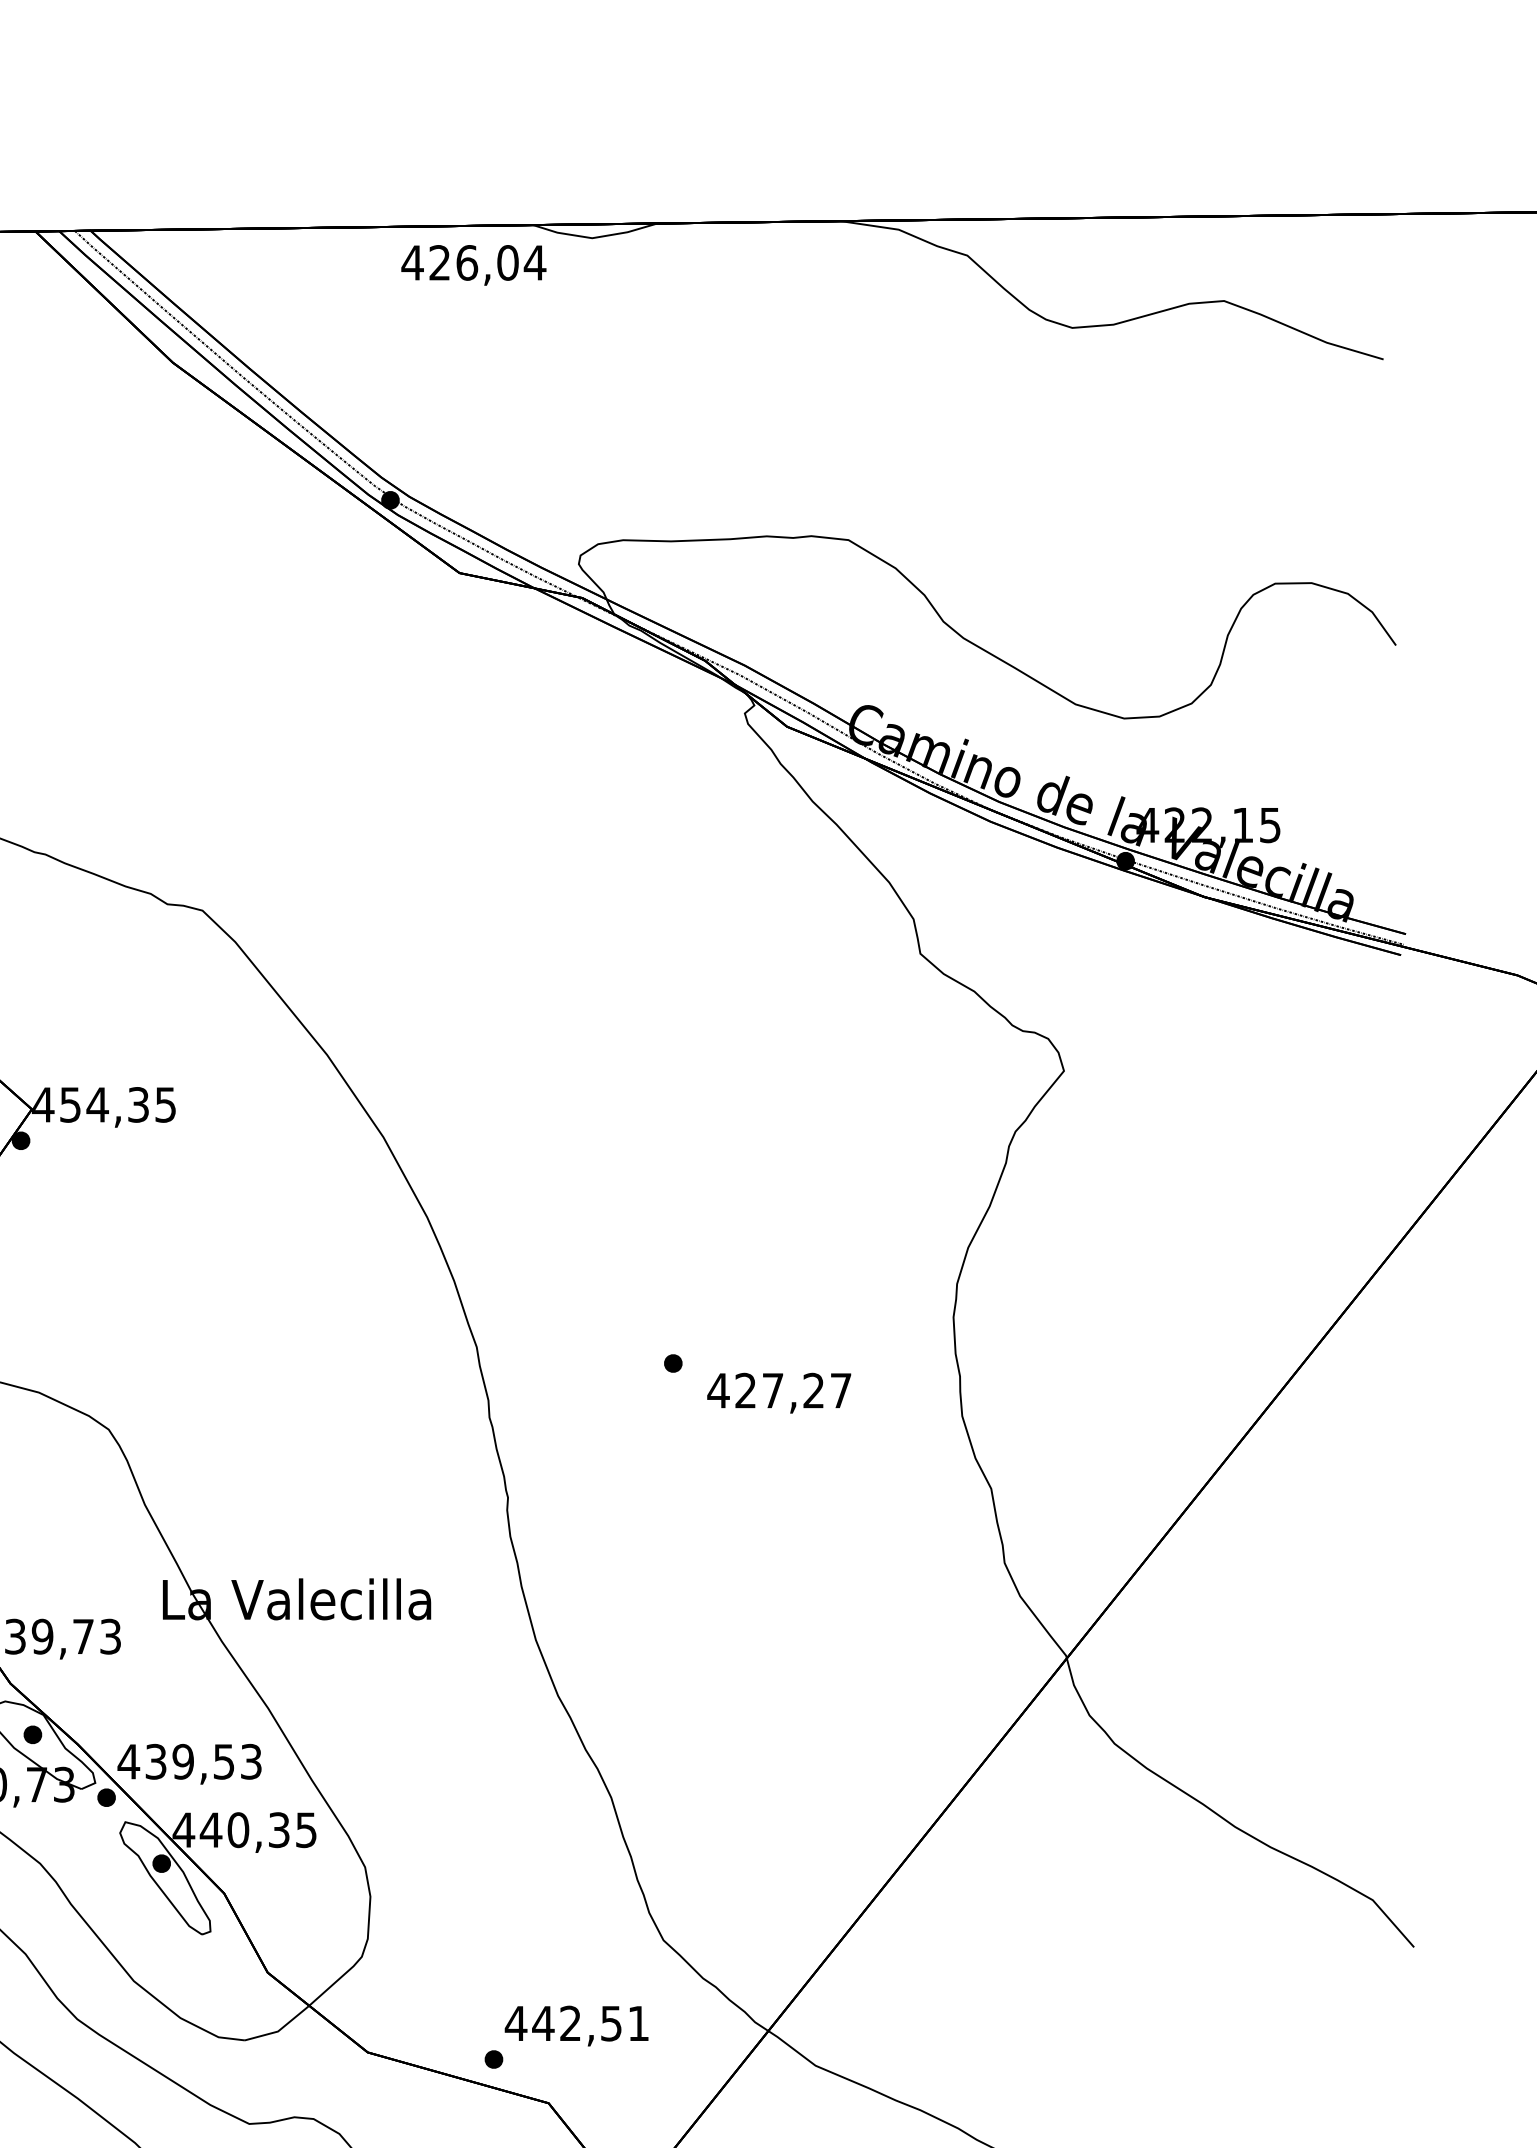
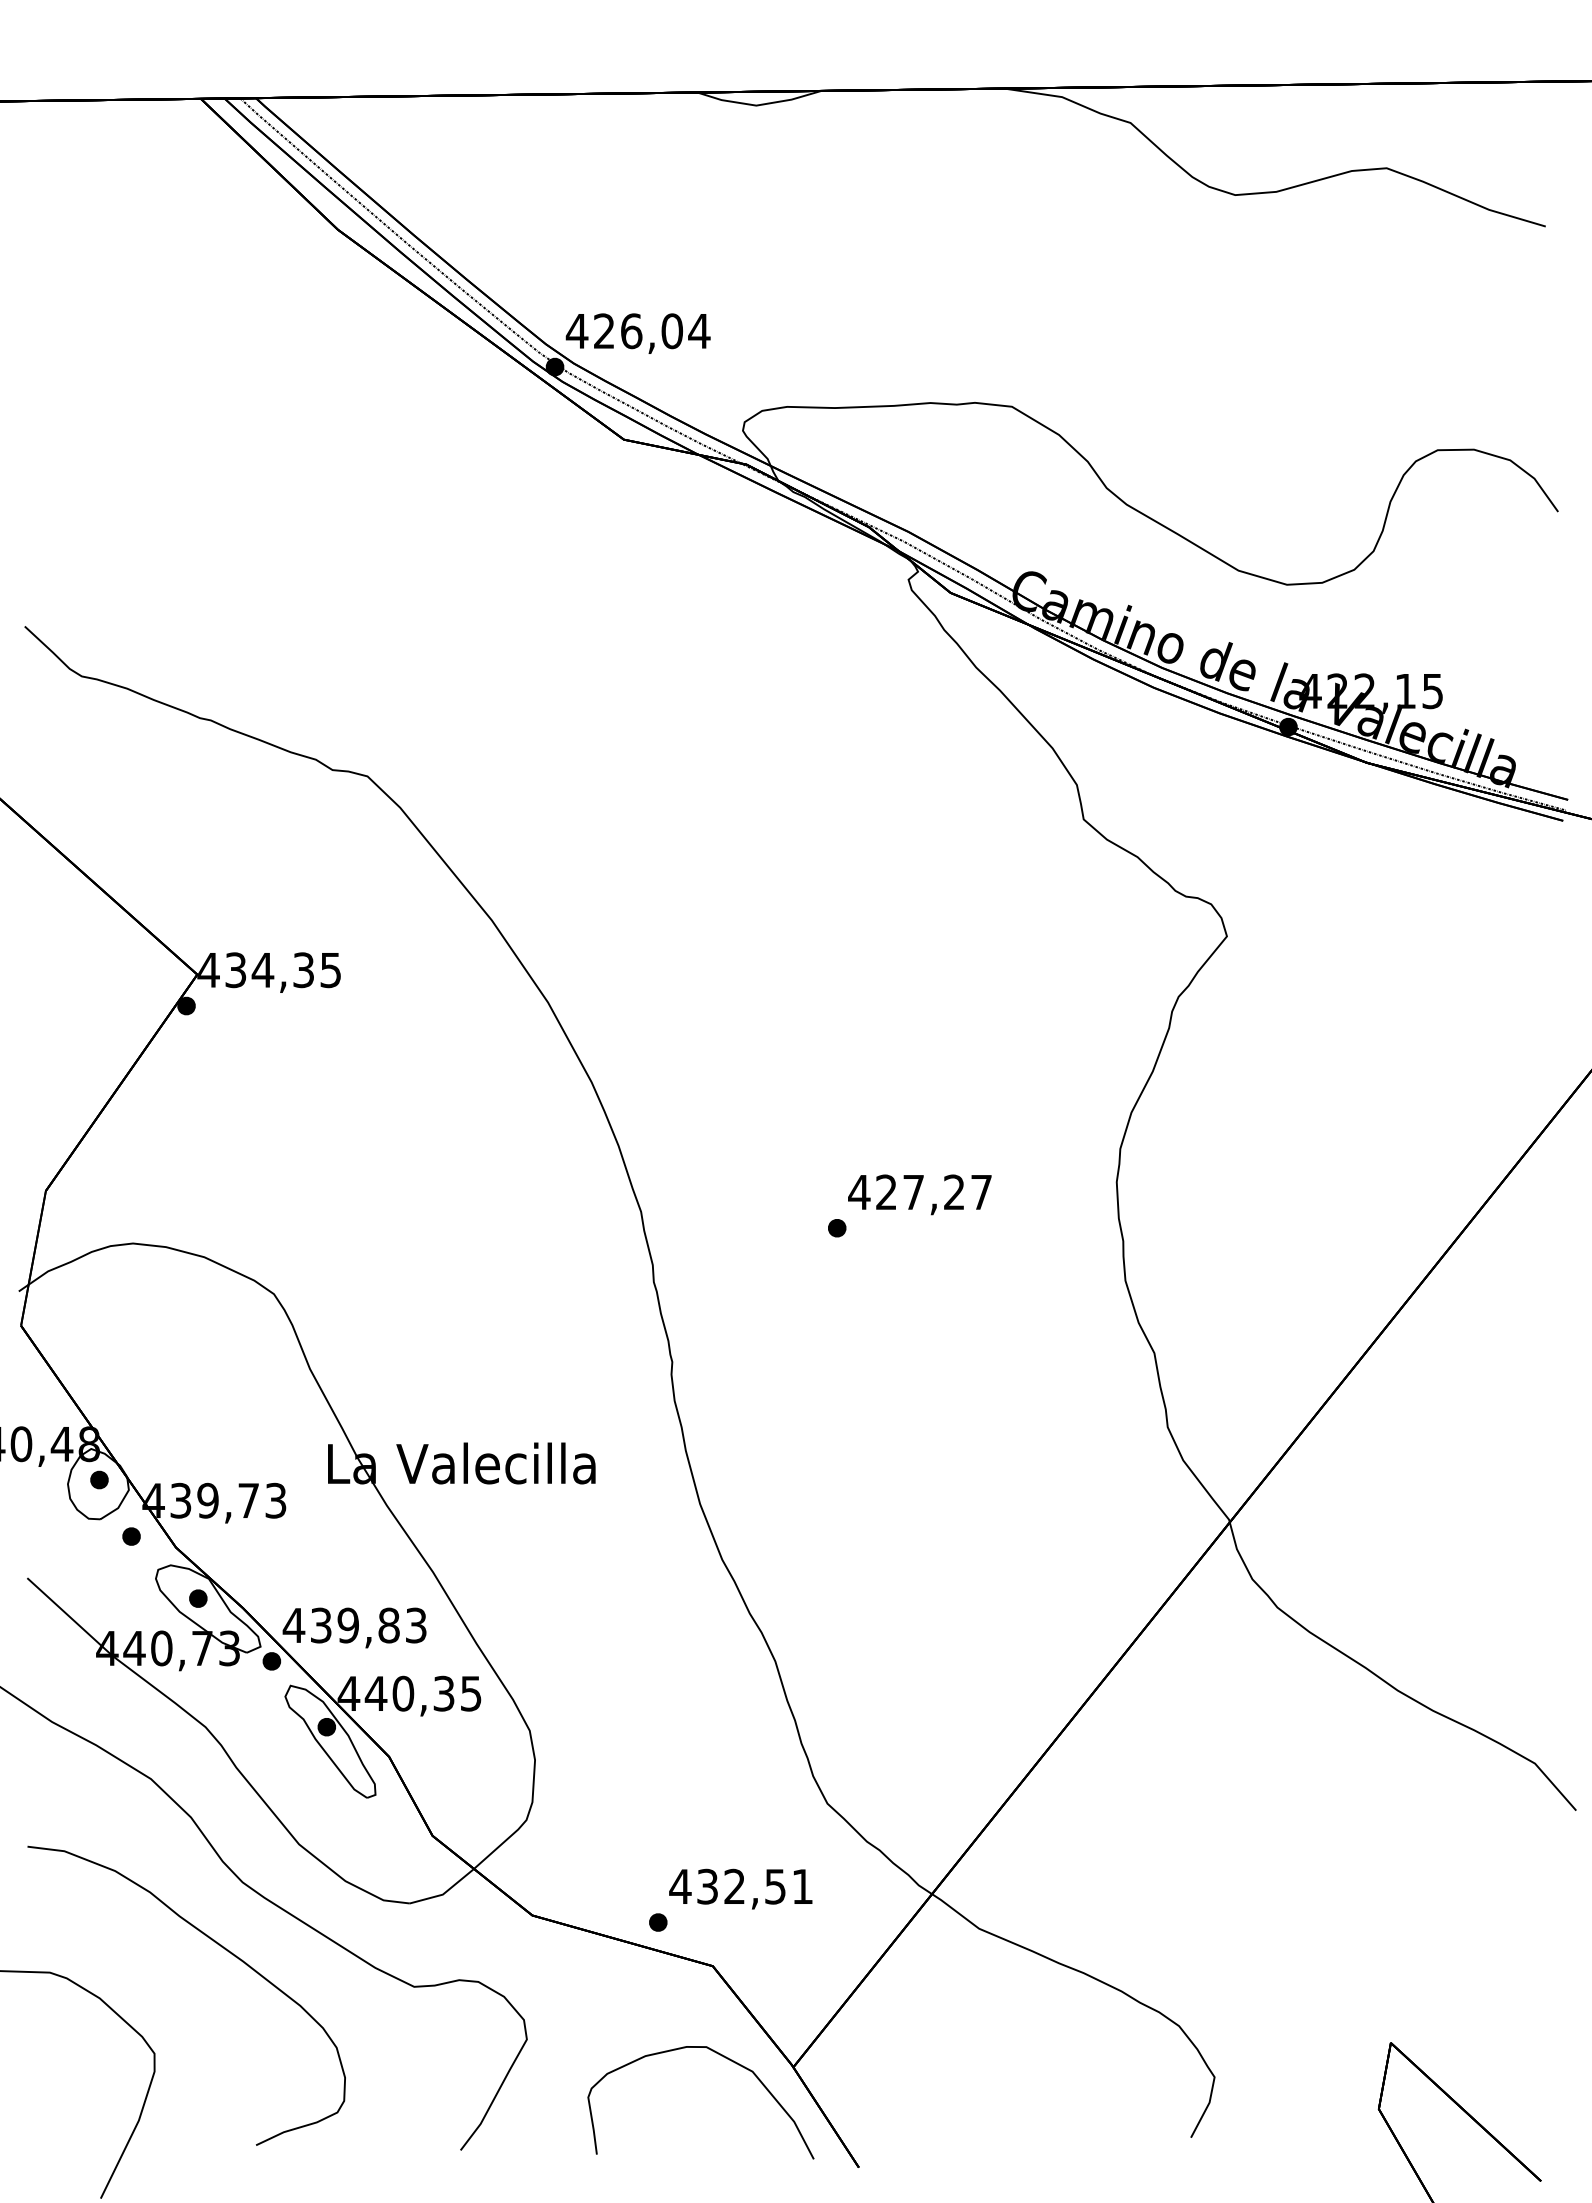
text: (473, 265) -> (637, 333), moved
text: (71, 1104) -> (236, 969), 454,35 -> 434,35
text: (778, 1392) -> (919, 1194), moved
text: (223, 1761) -> (388, 1625), 439,53 -> 439,83
text: (543, 2023) -> (707, 1886), 442,51 -> 432,51

